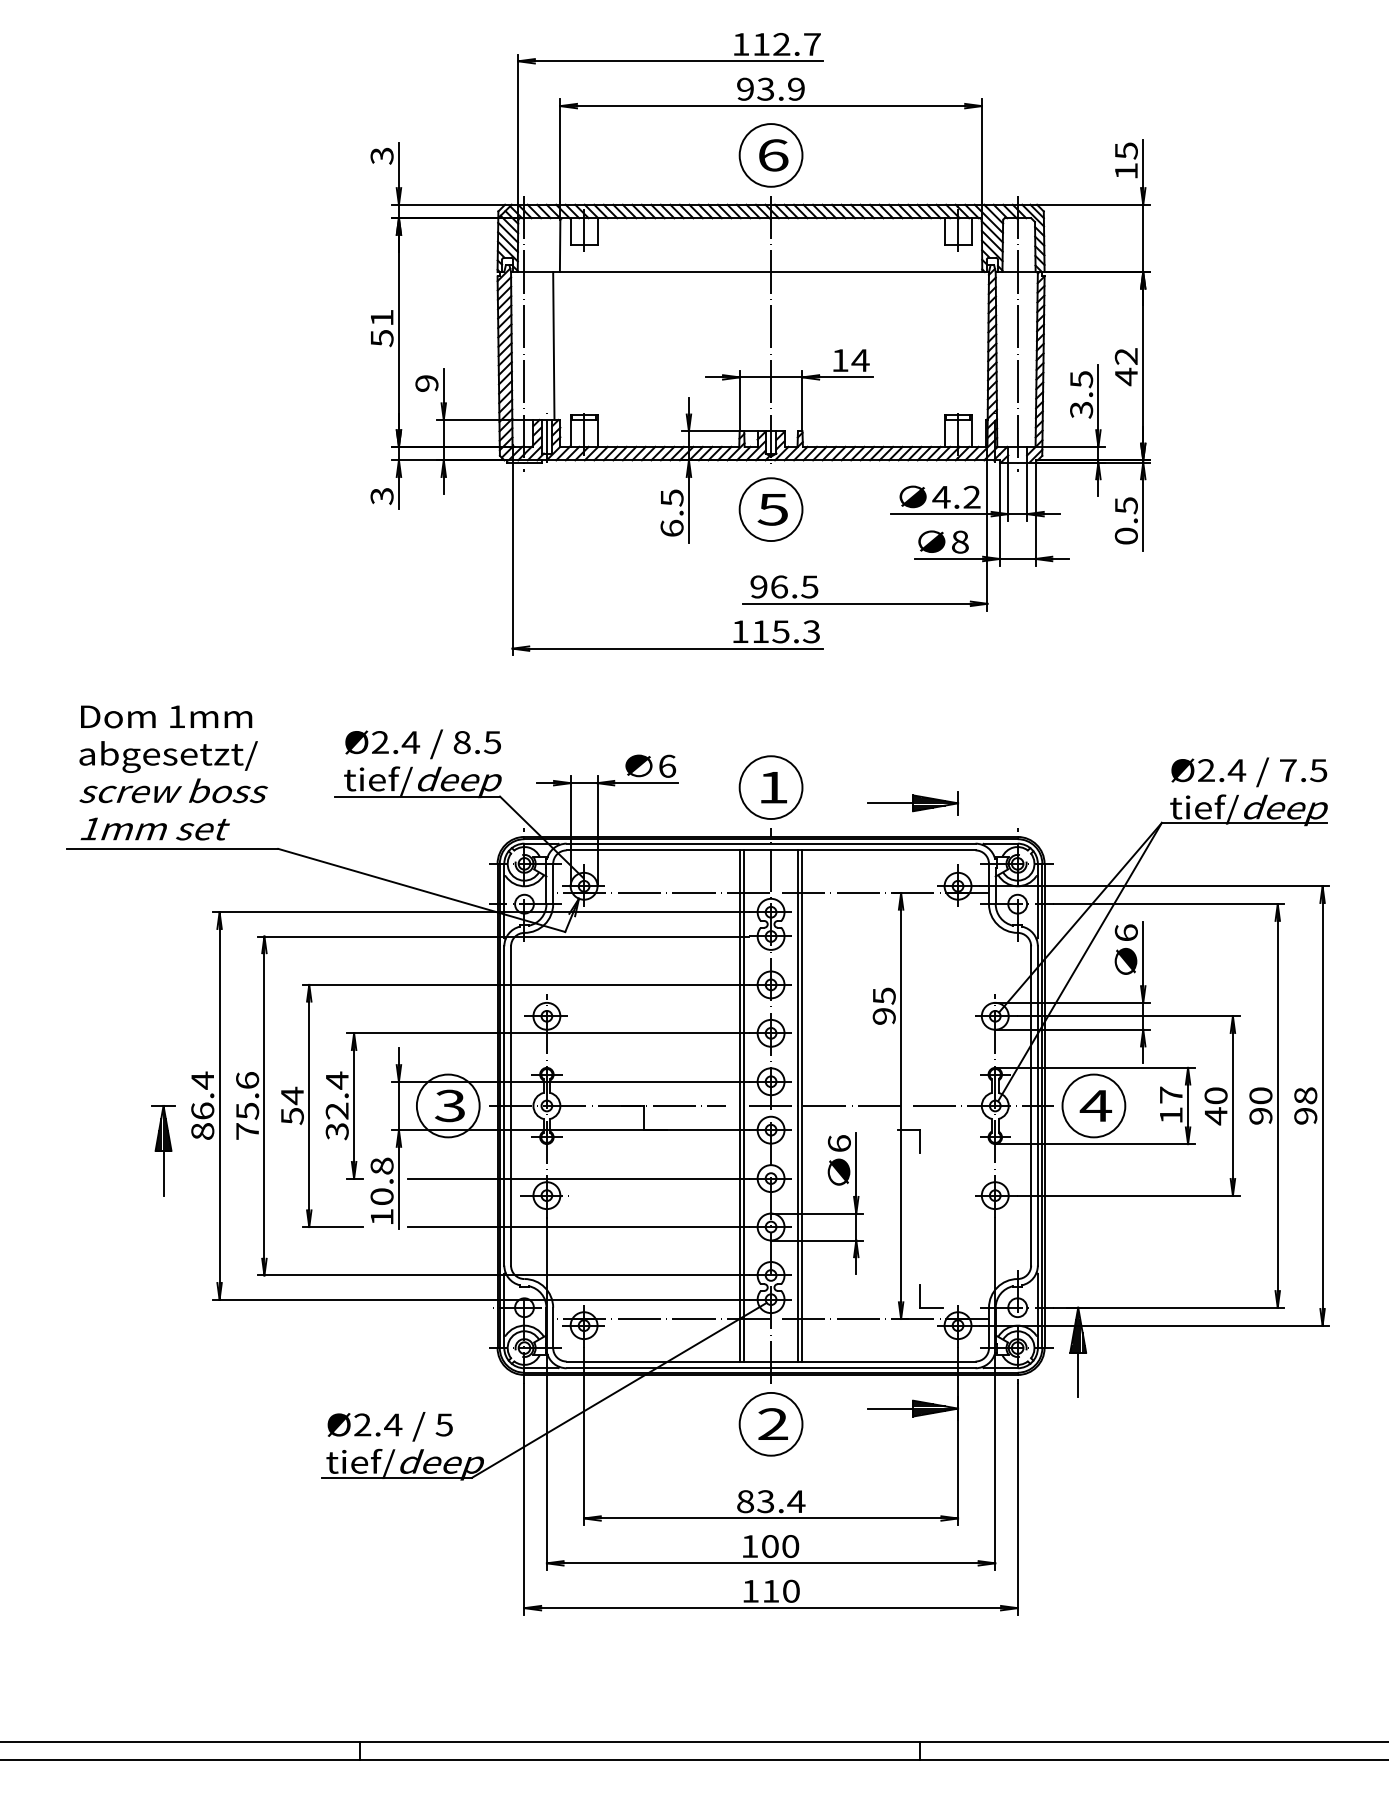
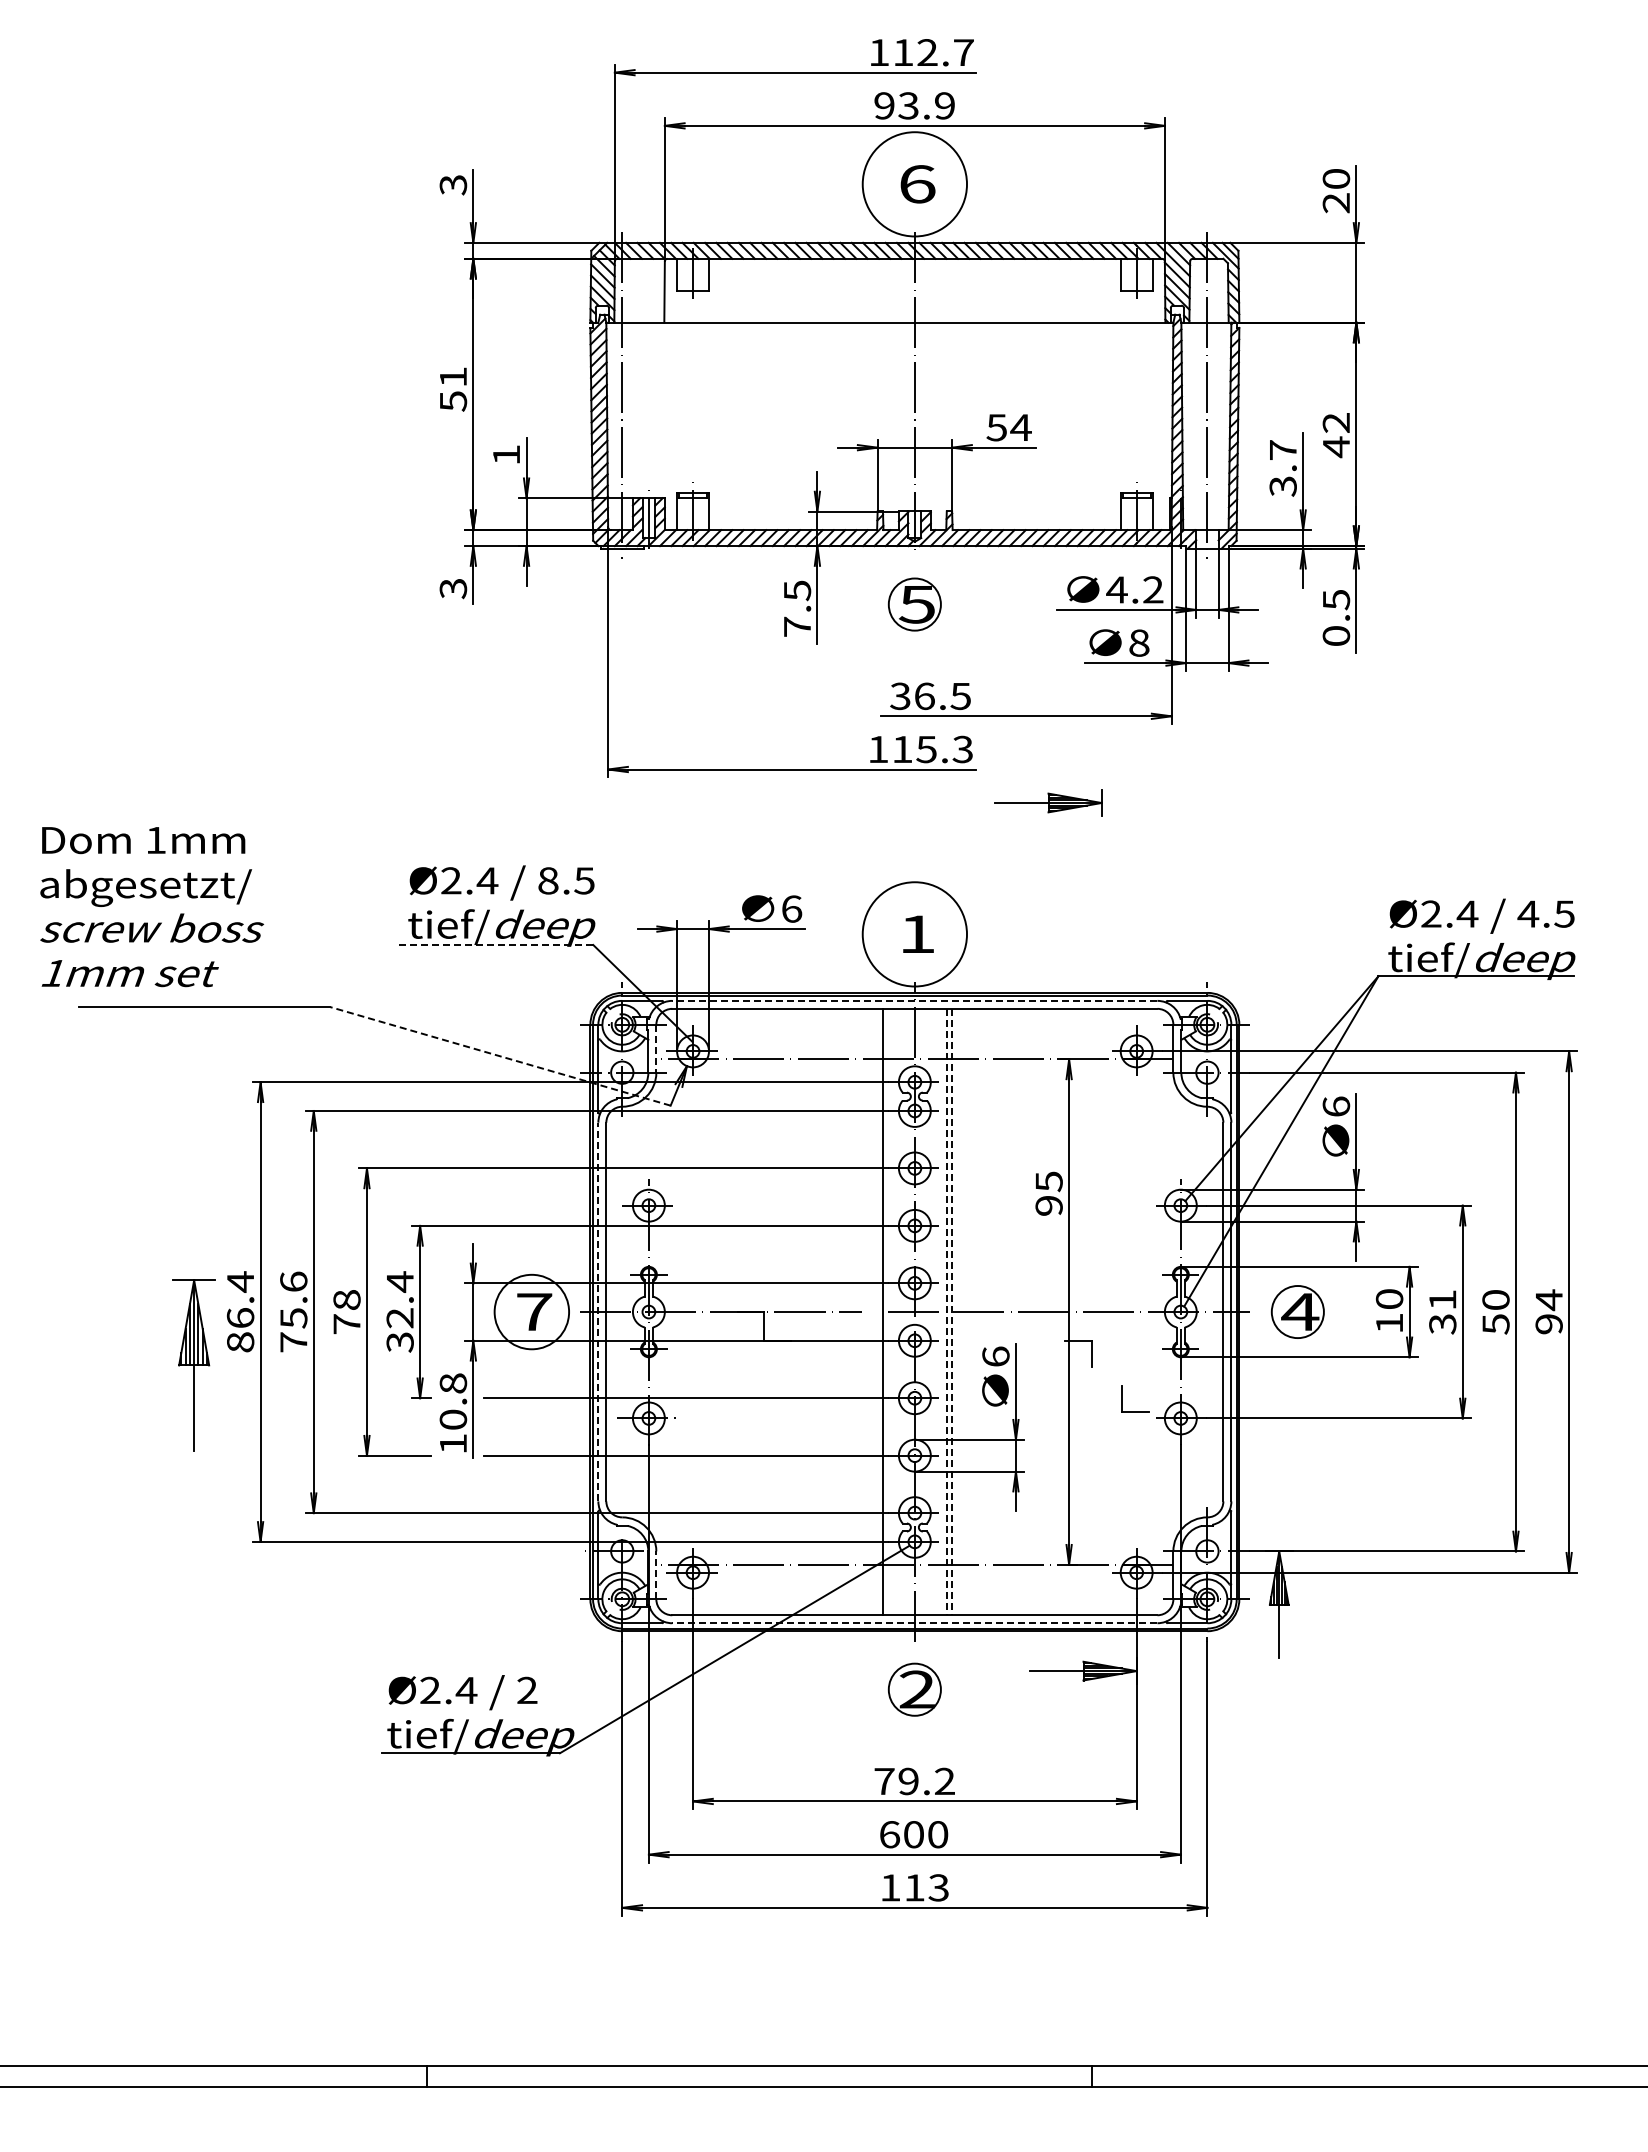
circle: (770, 155) -> (914, 184), size x1.4
text: (1126, 161) -> (1336, 191), 15 -> 20
line: (553, 346) -> (656, 410), removed
text: (839, 360) -> (996, 427), 14 -> 54
text: (1081, 379) -> (1283, 450), 3.5 -> 3.7
text: (426, 383) -> (506, 455), 9 -> 1
circle: (770, 509) -> (914, 604), size x0.7
text: (672, 528) -> (797, 626), 6.5 -> 7.5
text: (758, 586) -> (900, 695), 96.5 -> 36.5
text: (1288, 770) -> (1528, 913), 7.5 -> 4.5
text: (174, 773) -> (152, 907), moved
circle: (770, 787) -> (914, 934), size x1.4
line: (417, 796) -> (495, 944), solid -> dashed
part: (913, 802) -> (1048, 802), moved
line: (770, 843) -> (914, 1000), solid -> dashed
line: (553, 883) -> (656, 1048), solid -> dashed
line: (421, 890) -> (500, 1056), solid -> dashed
text: (1171, 1095) -> (1389, 1299), 17 -> 10
text: (1305, 1096) -> (1548, 1300), 98 -> 94
text: (292, 1105) -> (346, 1311), 54 -> 78
text: (450, 1105) -> (534, 1311), 3 -> 7
line: (504, 1105) -> (598, 1311), solid -> dashed
line: (739, 1105) -> (877, 1311), removed
circle: (1093, 1105) -> (1297, 1311), size x0.7
line: (797, 1106) -> (946, 1312), solid -> dashed
line: (802, 1106) -> (952, 1312), solid -> dashed
text: (1215, 1106) -> (1442, 1312), 40 -> 31
text: (1260, 1116) -> (1495, 1324), 90 -> 50
part: (163, 1150) -> (193, 1364), size x1.6
part: (920, 1295) -> (1122, 1398), moved
line: (553, 1328) -> (656, 1575), solid -> dashed
line: (770, 1368) -> (914, 1623), solid -> dashed
text: (443, 1424) -> (526, 1690), 5 -> 2
circle: (770, 1424) -> (914, 1689), size x0.7
text: (770, 1501) -> (914, 1781), 83.4 -> 79.2
text: (750, 1546) -> (890, 1834), 100 -> 600
text: (791, 1591) -> (938, 1887), 110 -> 113

